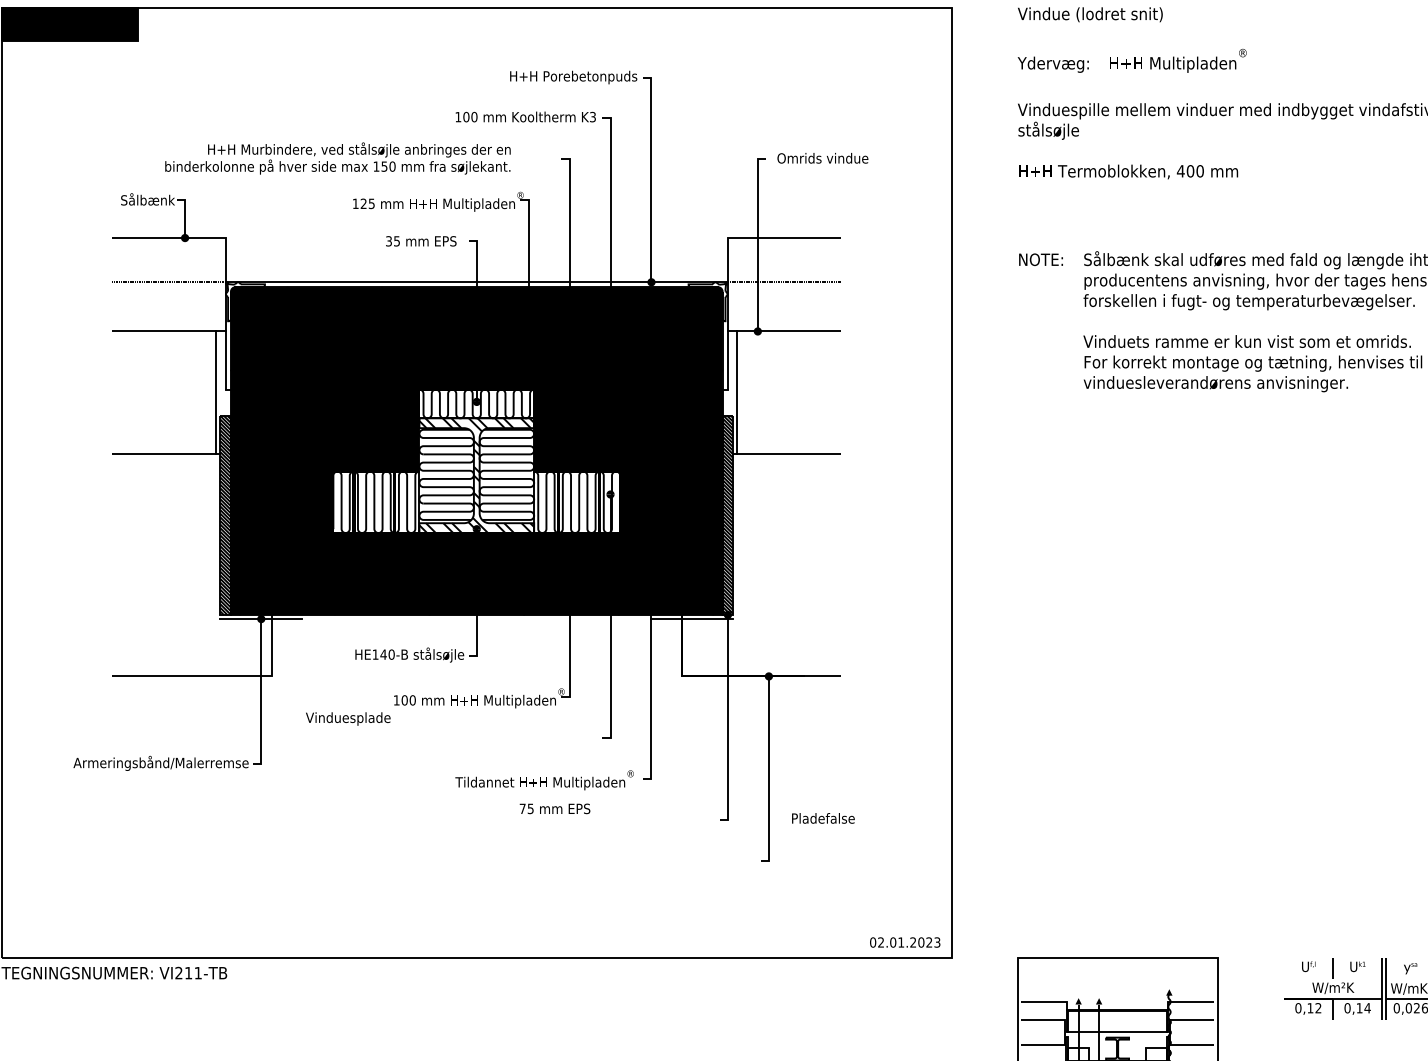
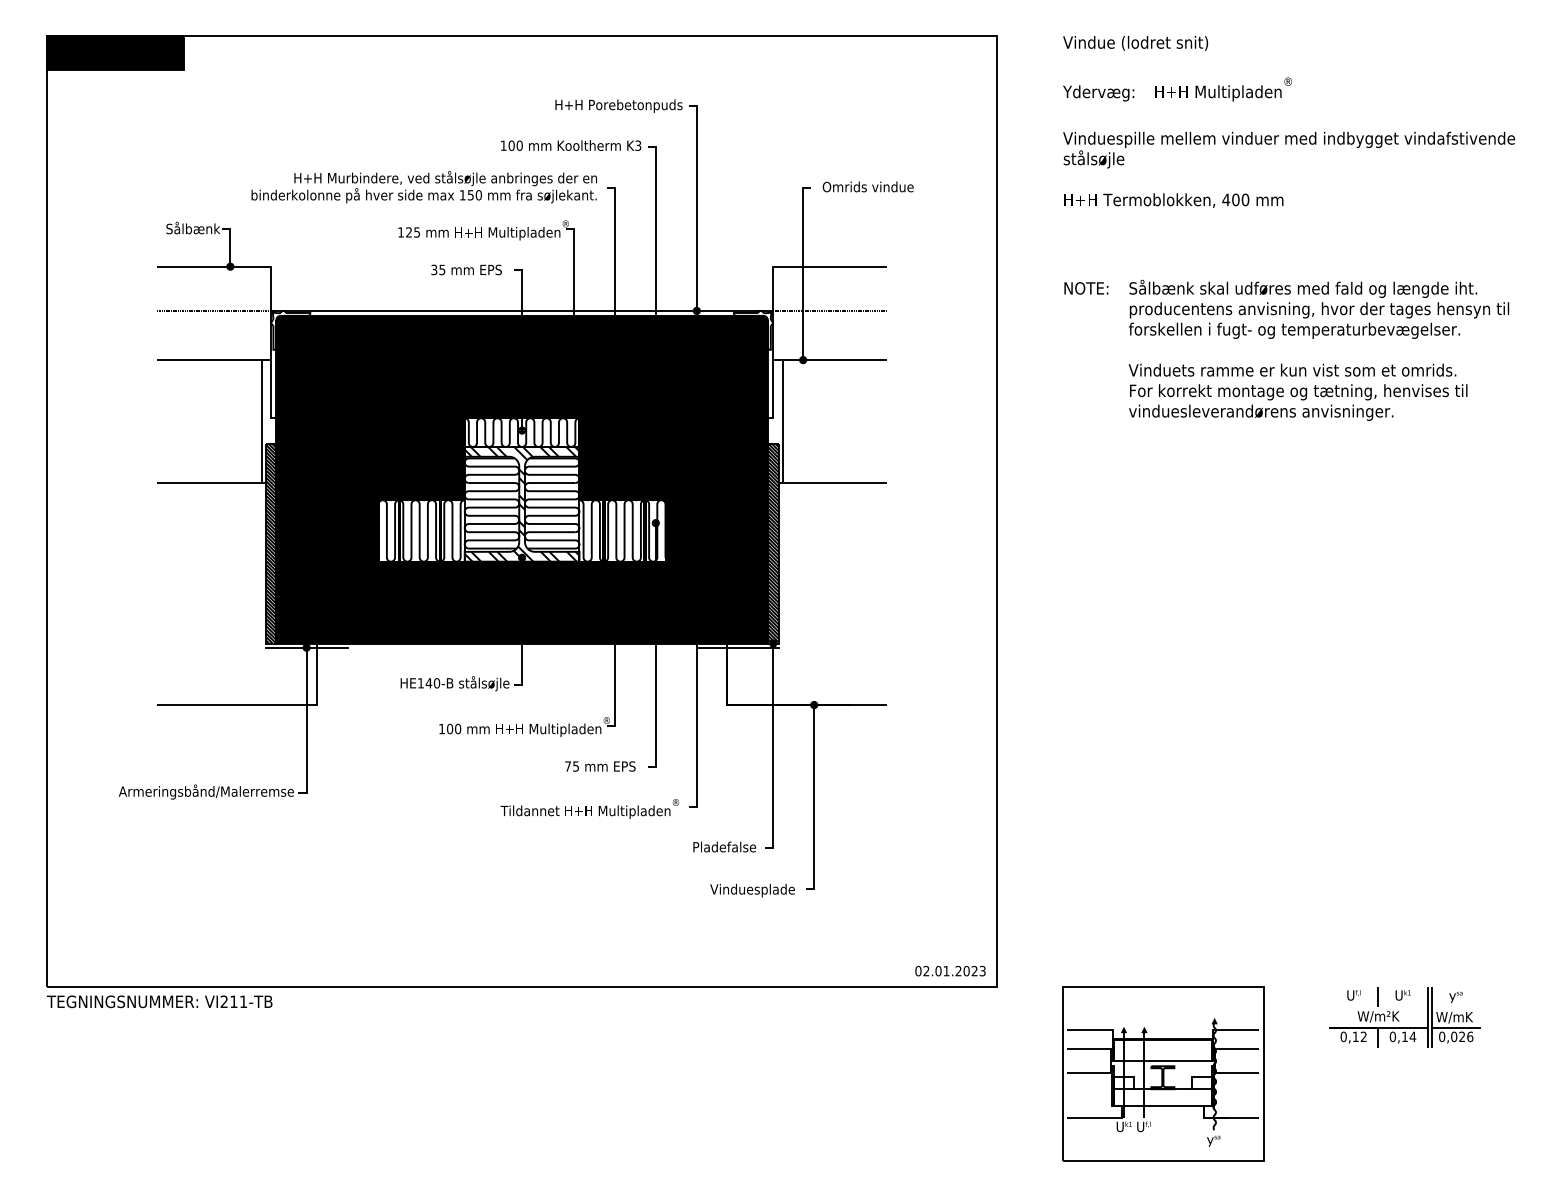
text: (337, 158) -> (423, 187), moved
text: (348, 718) -> (752, 890), moved
text: (555, 808) -> (600, 766), moved
text: (823, 817) -> (724, 846), moved

